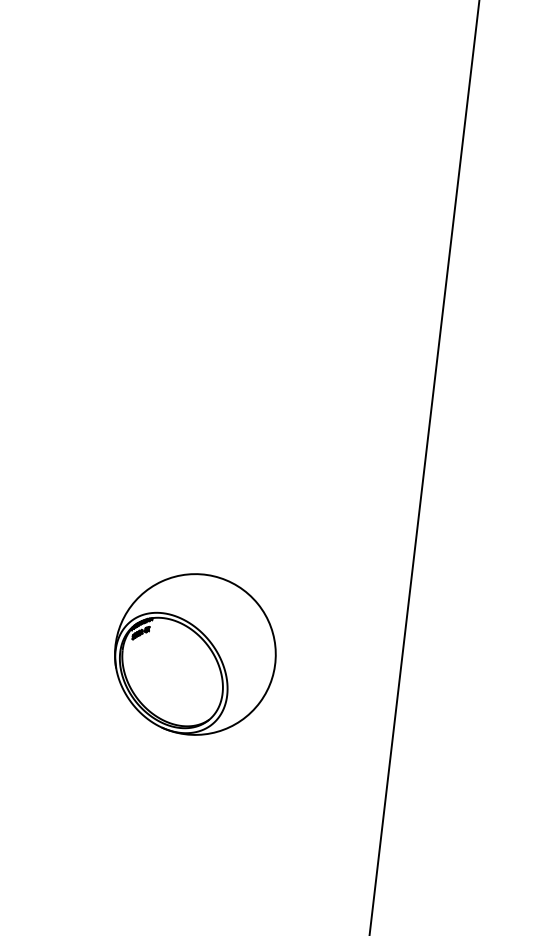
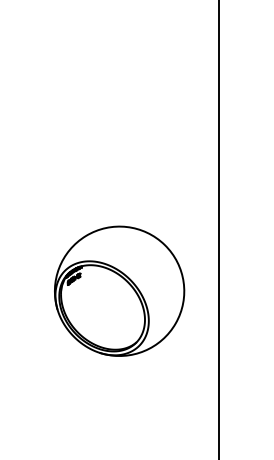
part: (195, 653) -> (119, 290), size x1.67

